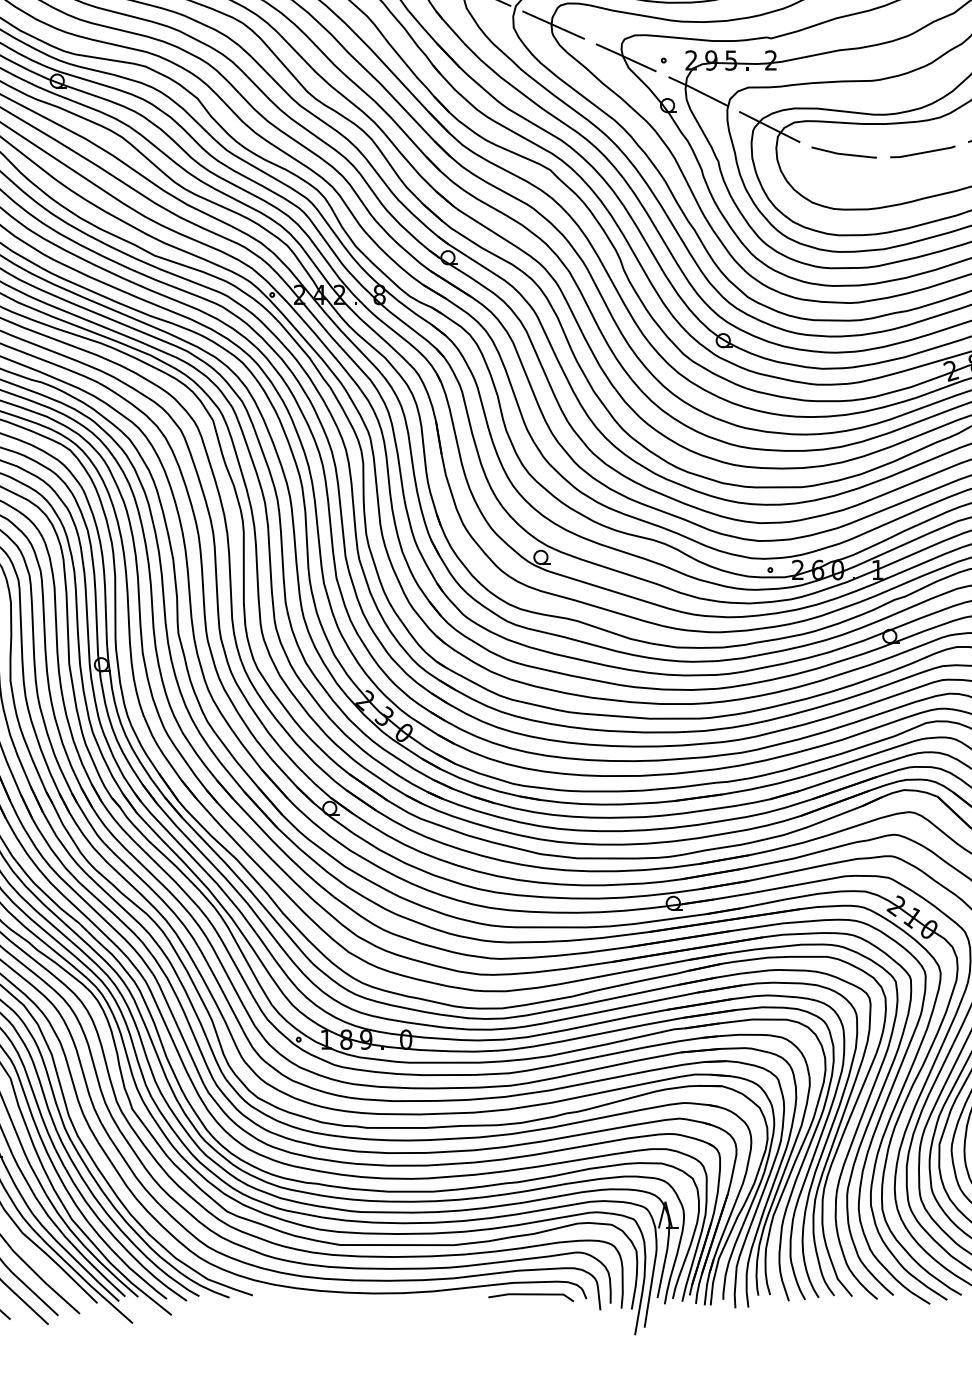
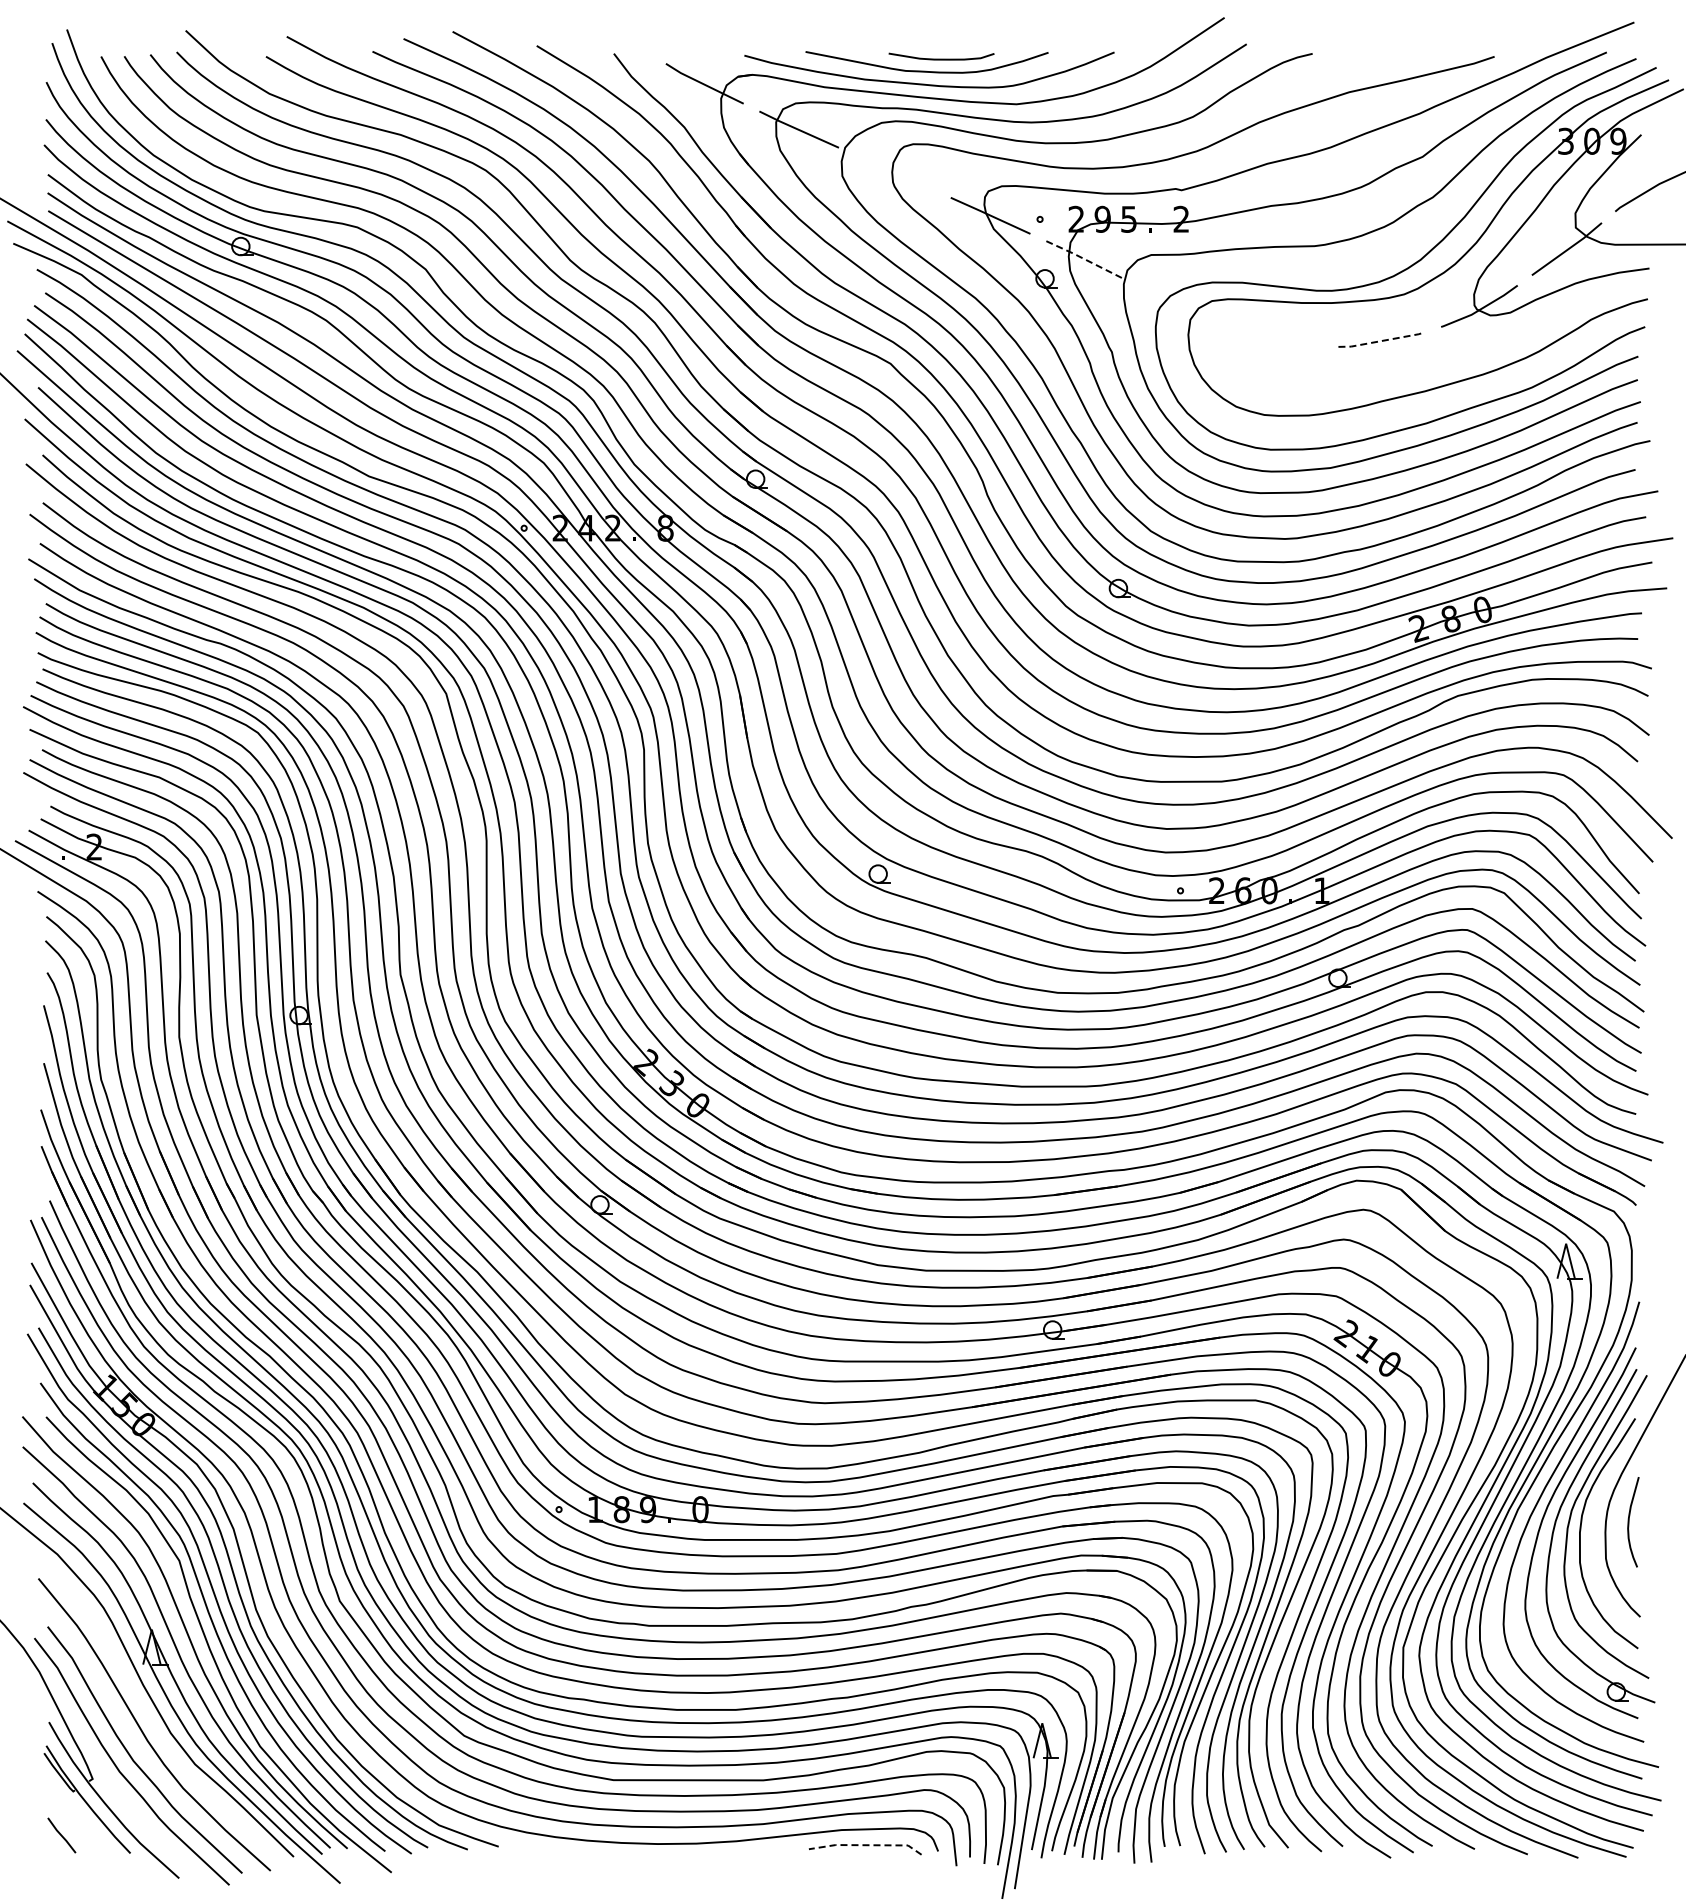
line: (553, 24) -> (894, 172), removed
line: (698, 90) -> (1085, 259), solid -> dashed
line: (769, 126) -> (1179, 306), removed
line: (843, 153) -> (1277, 342), removed
line: (922, 153) -> (1381, 341), solid -> dashed
line: (532, 1294) -> (866, 1845), solid -> dashed

